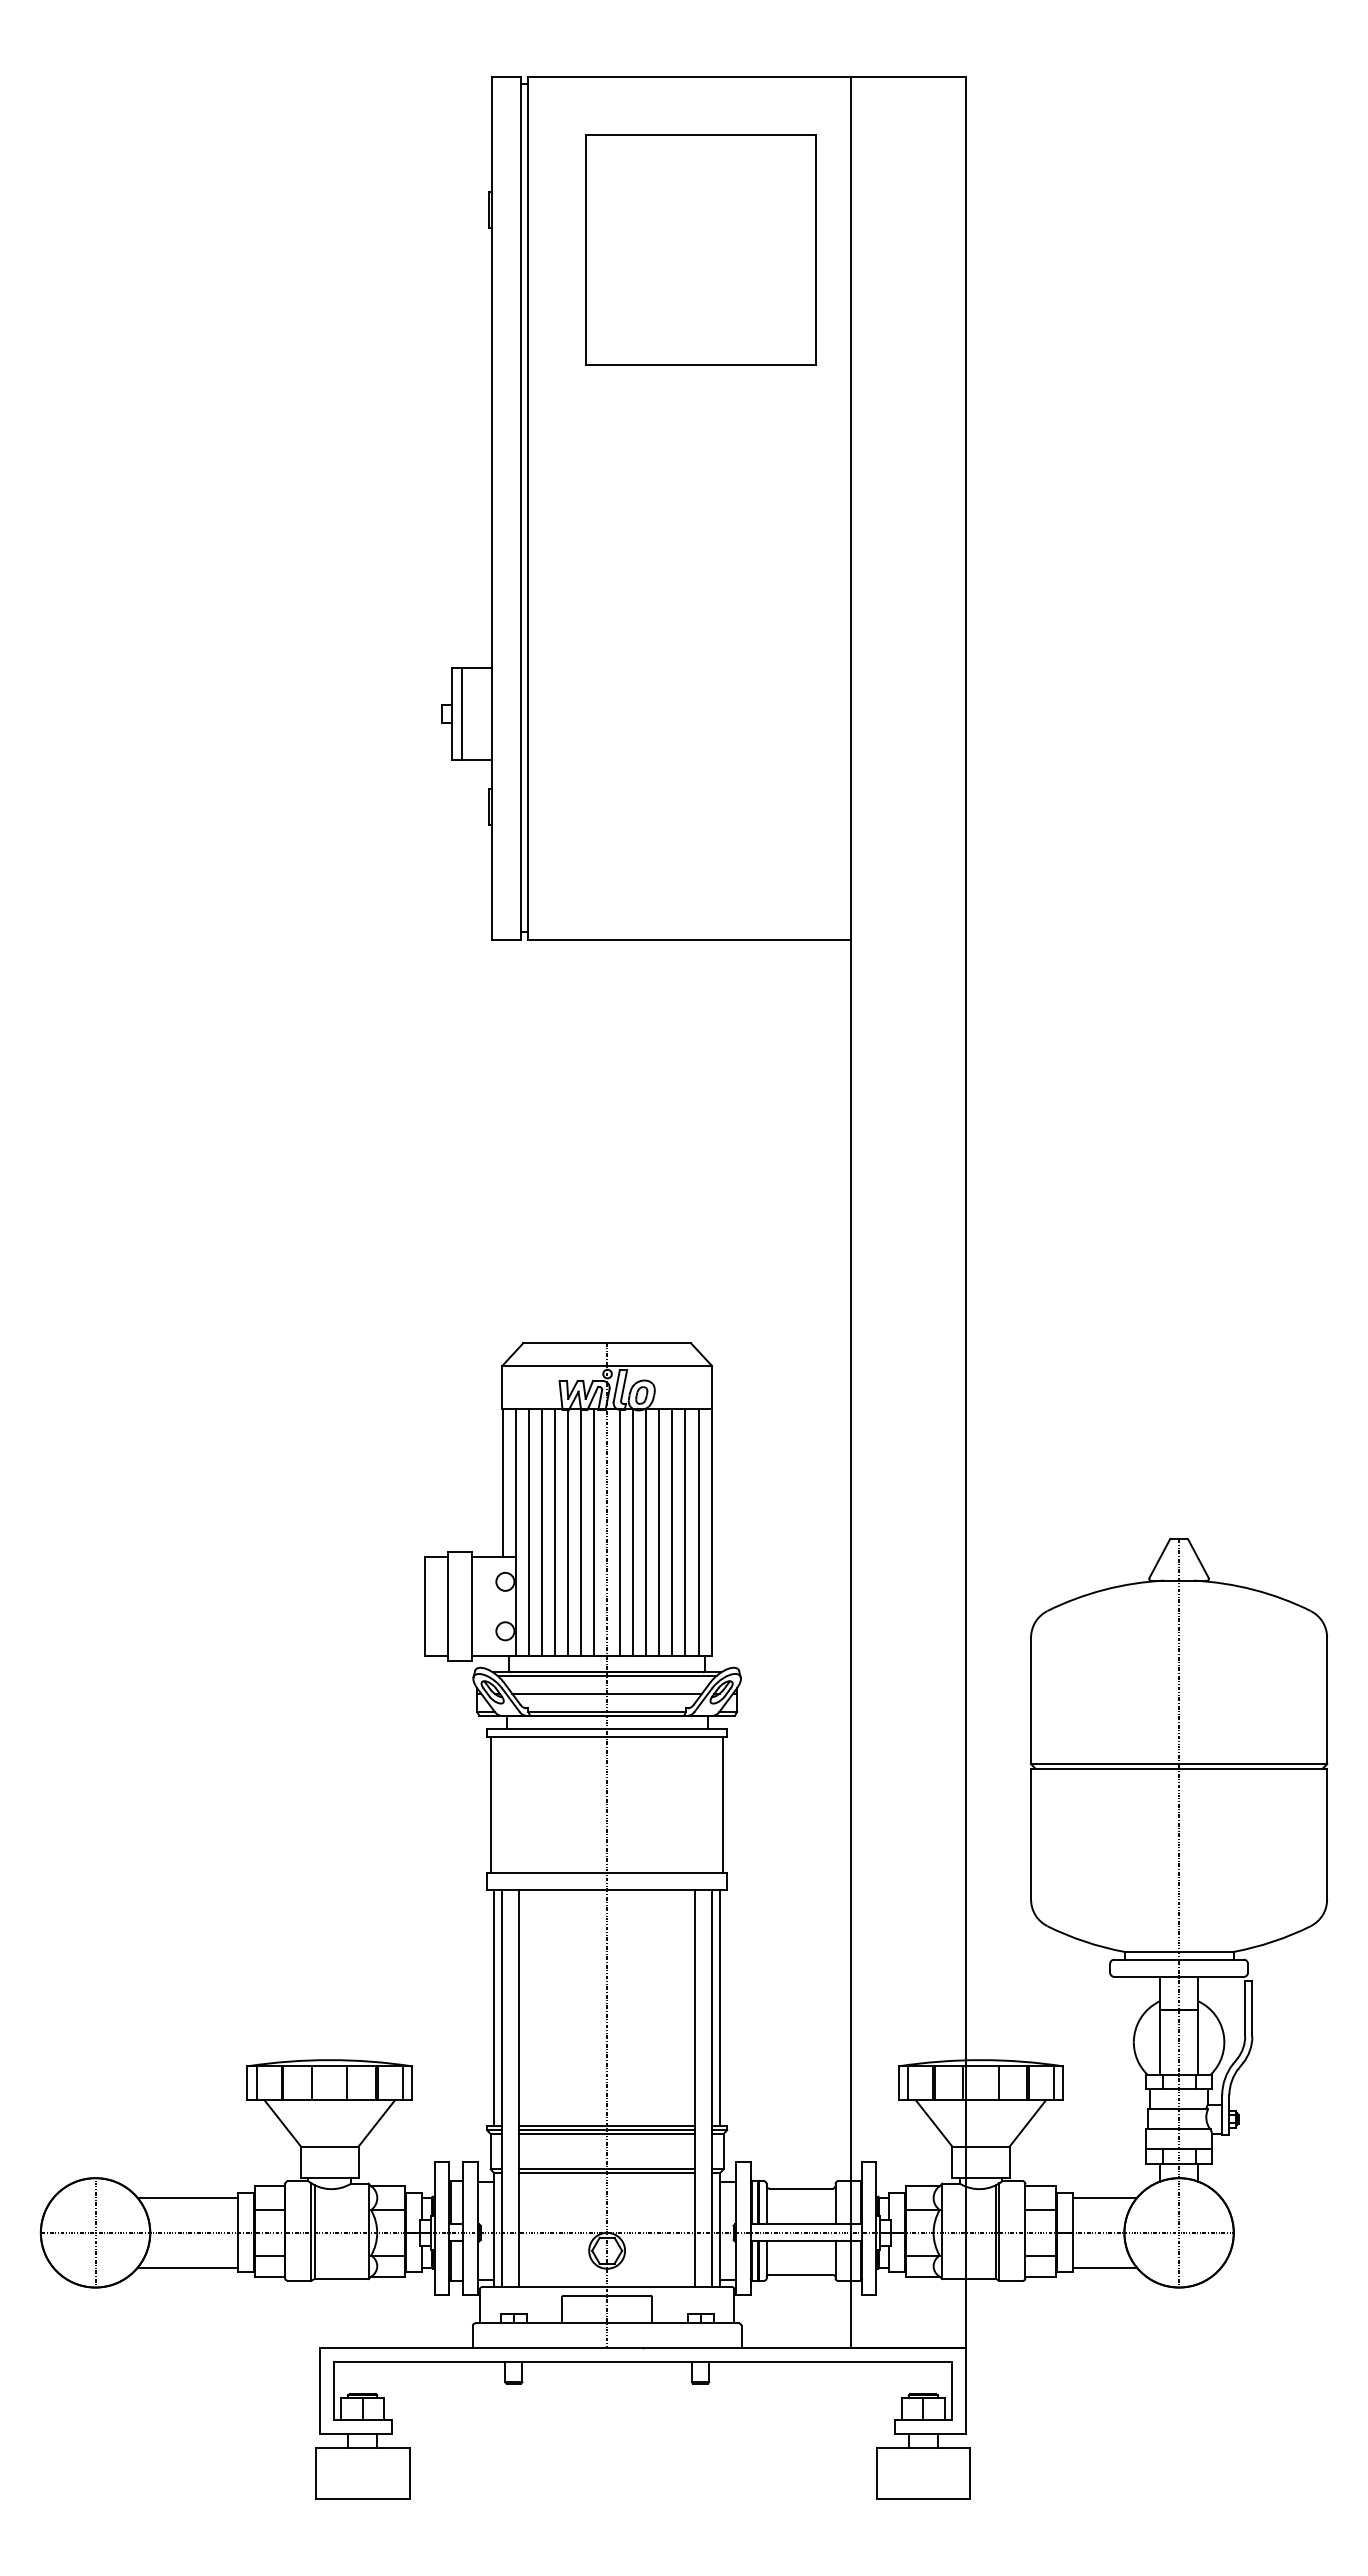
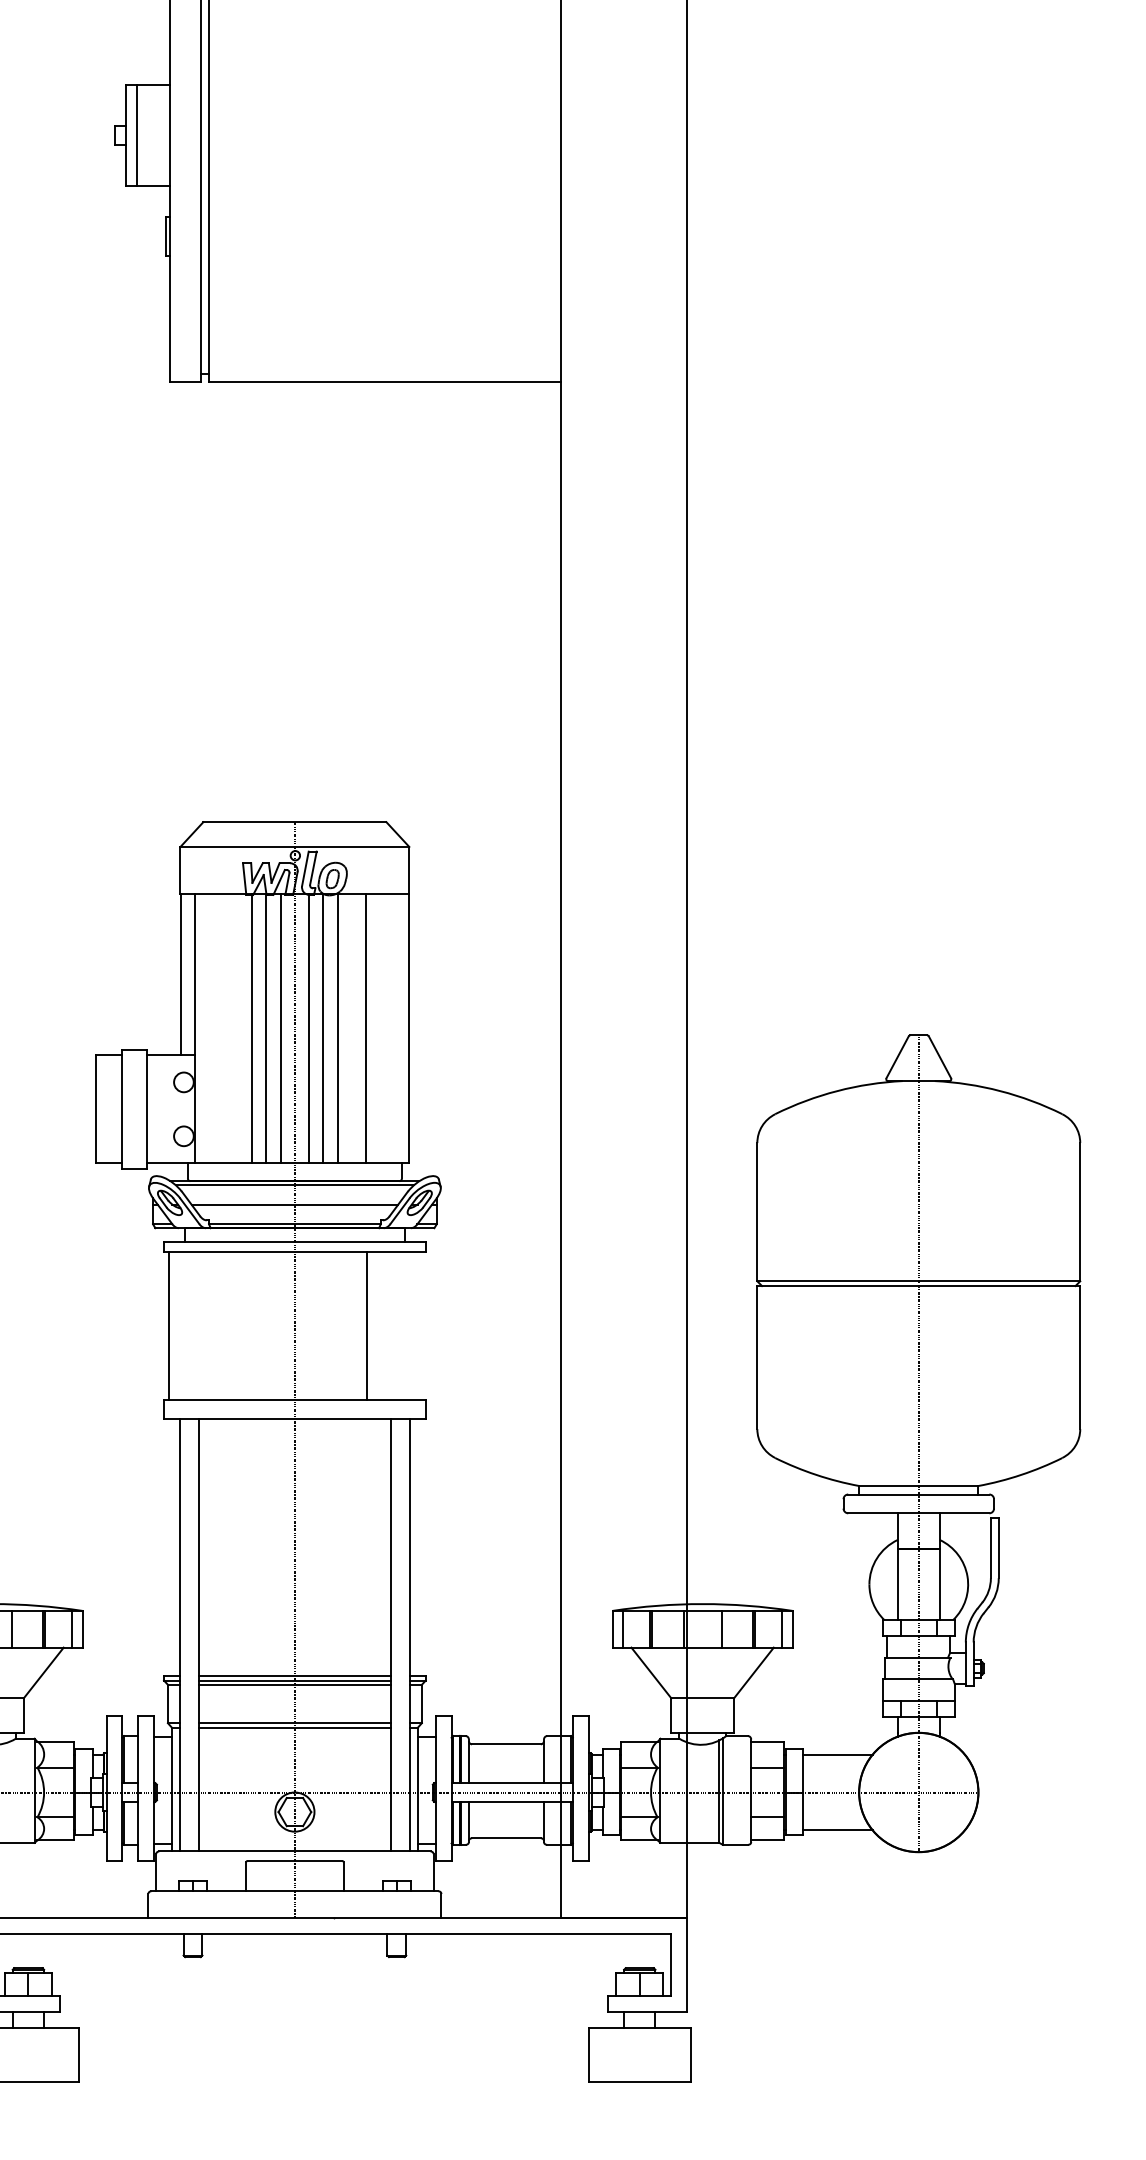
line: (528, 1532) -> (209, 1028), removed
line: (541, 1532) -> (223, 1028), removed
line: (554, 1532) -> (237, 1028), removed
line: (659, 1532) -> (352, 1028), removed
line: (685, 1532) -> (380, 1028), removed
line: (698, 1532) -> (394, 1028), removed
line: (722, 1804) -> (366, 1325), moved
line: (494, 2008) -> (172, 1547), removed
line: (719, 2008) -> (417, 1547), removed

